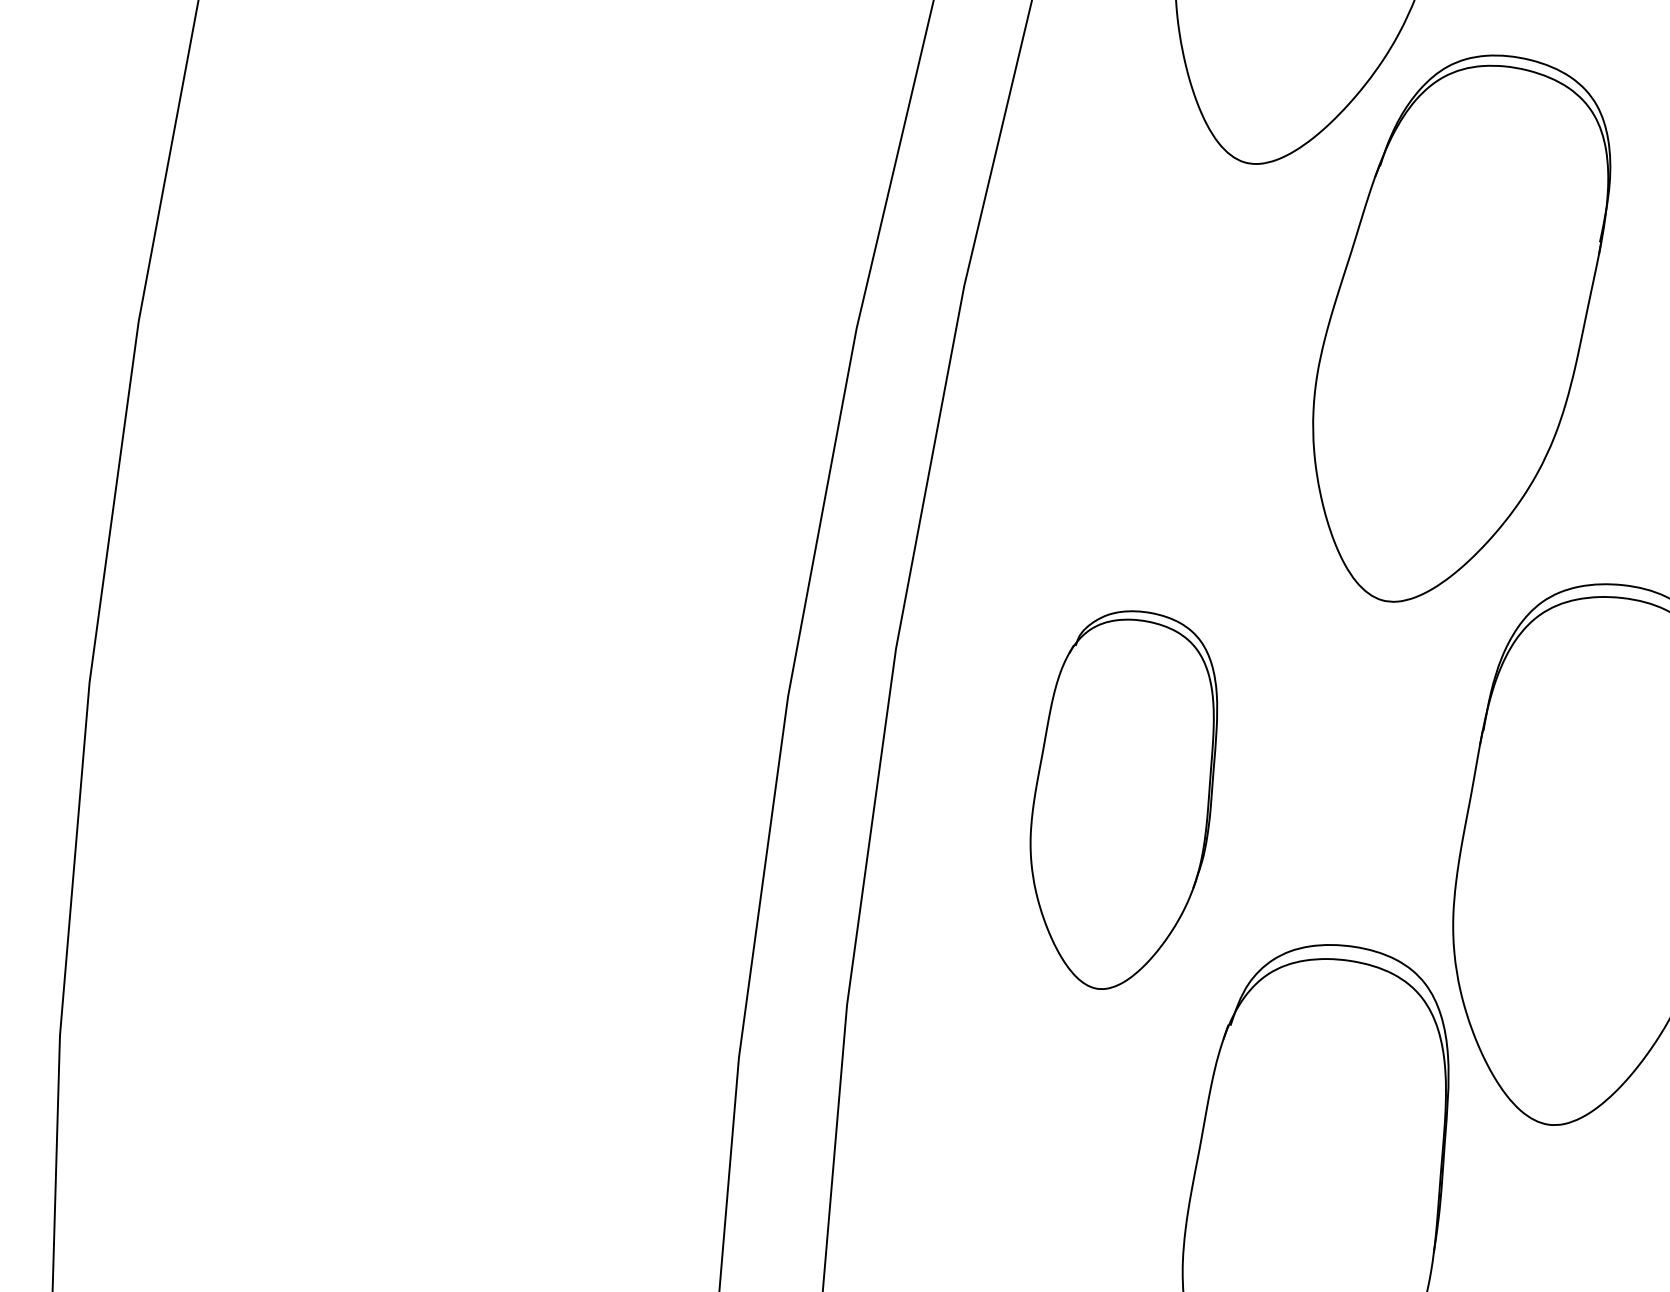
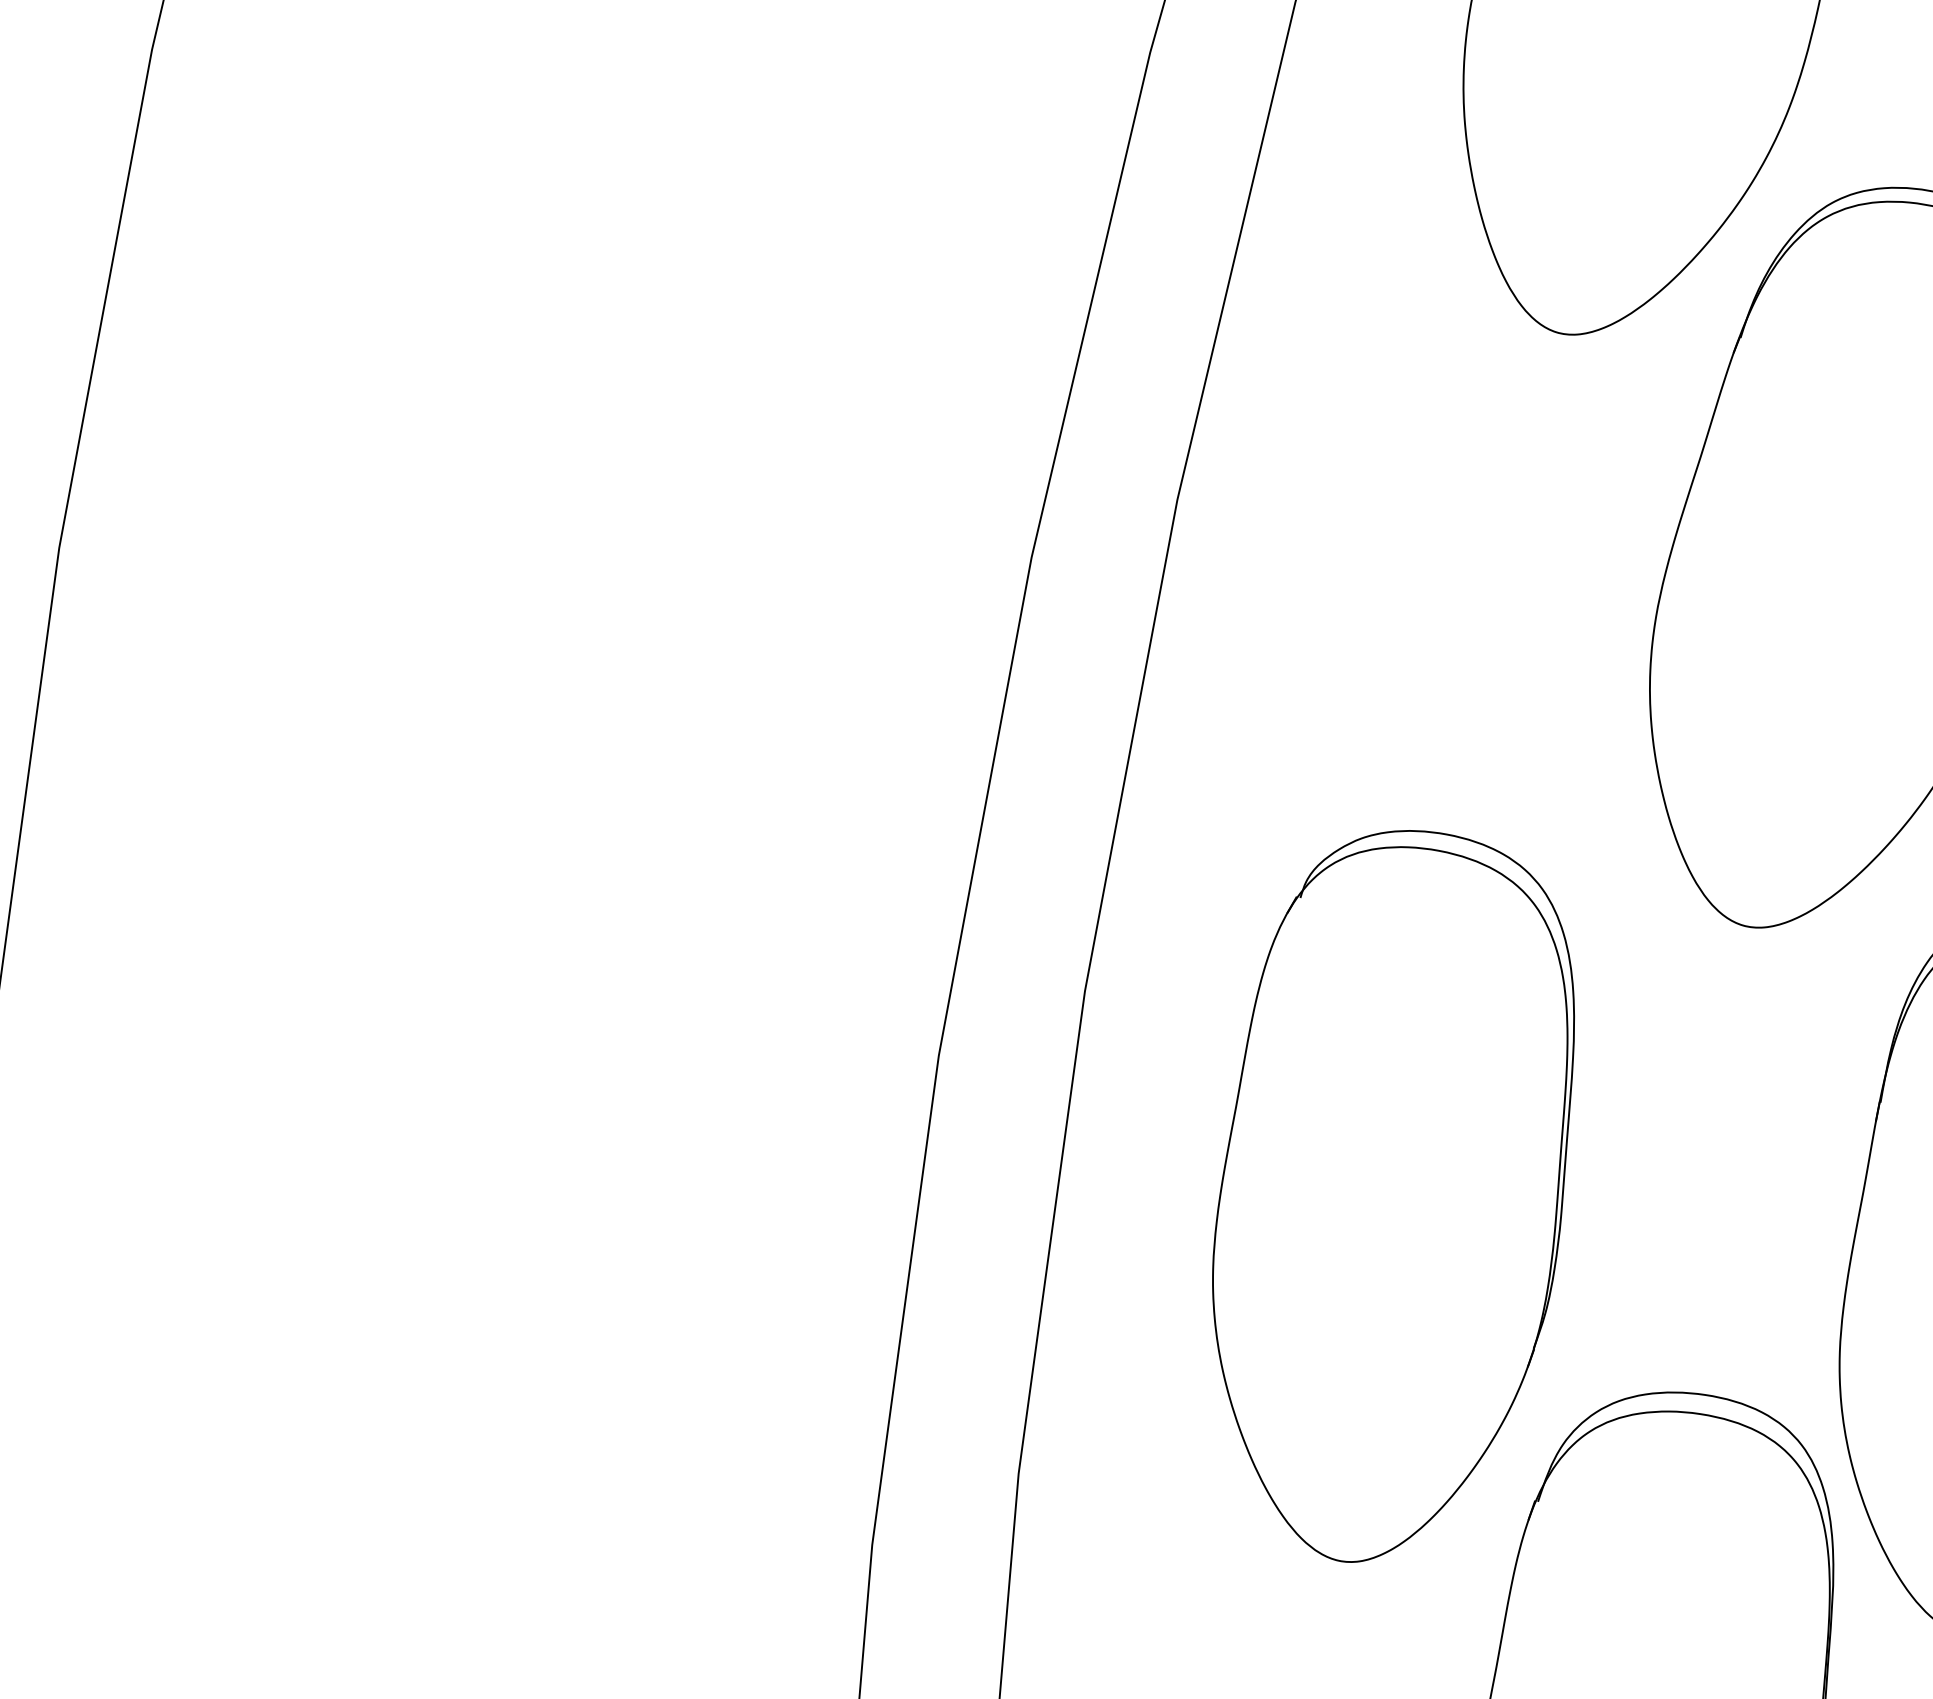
part: (1123, 799) -> (1393, 1195), size x1.43

